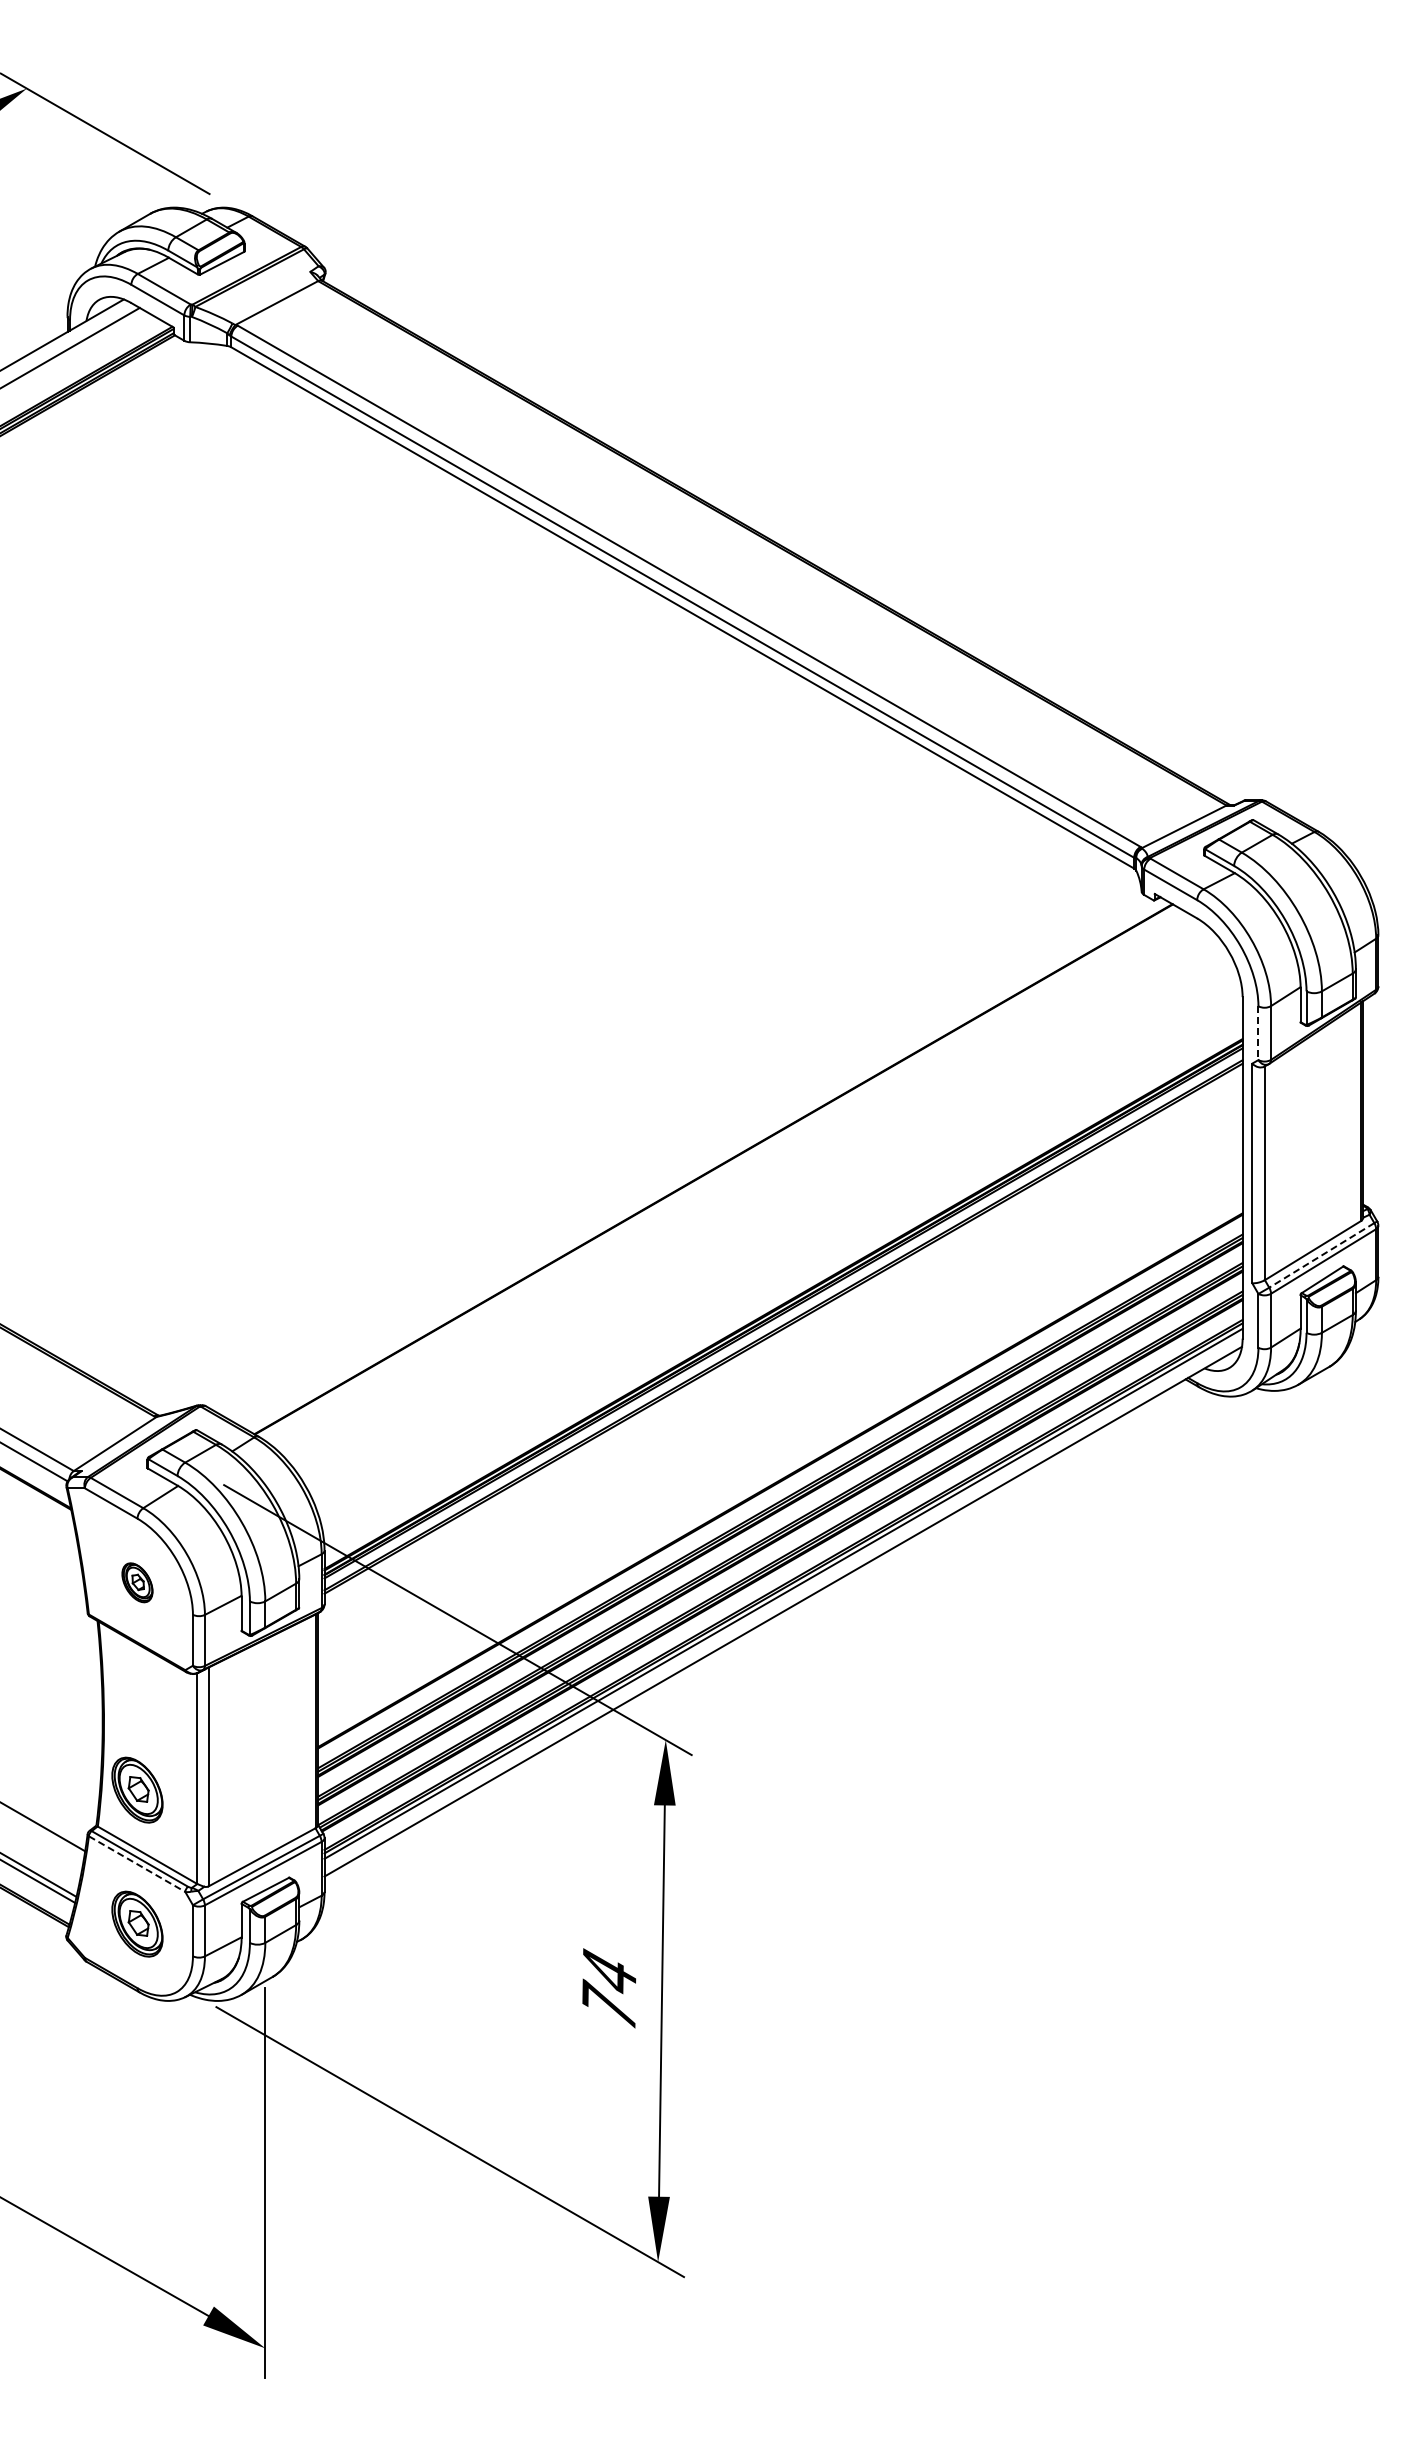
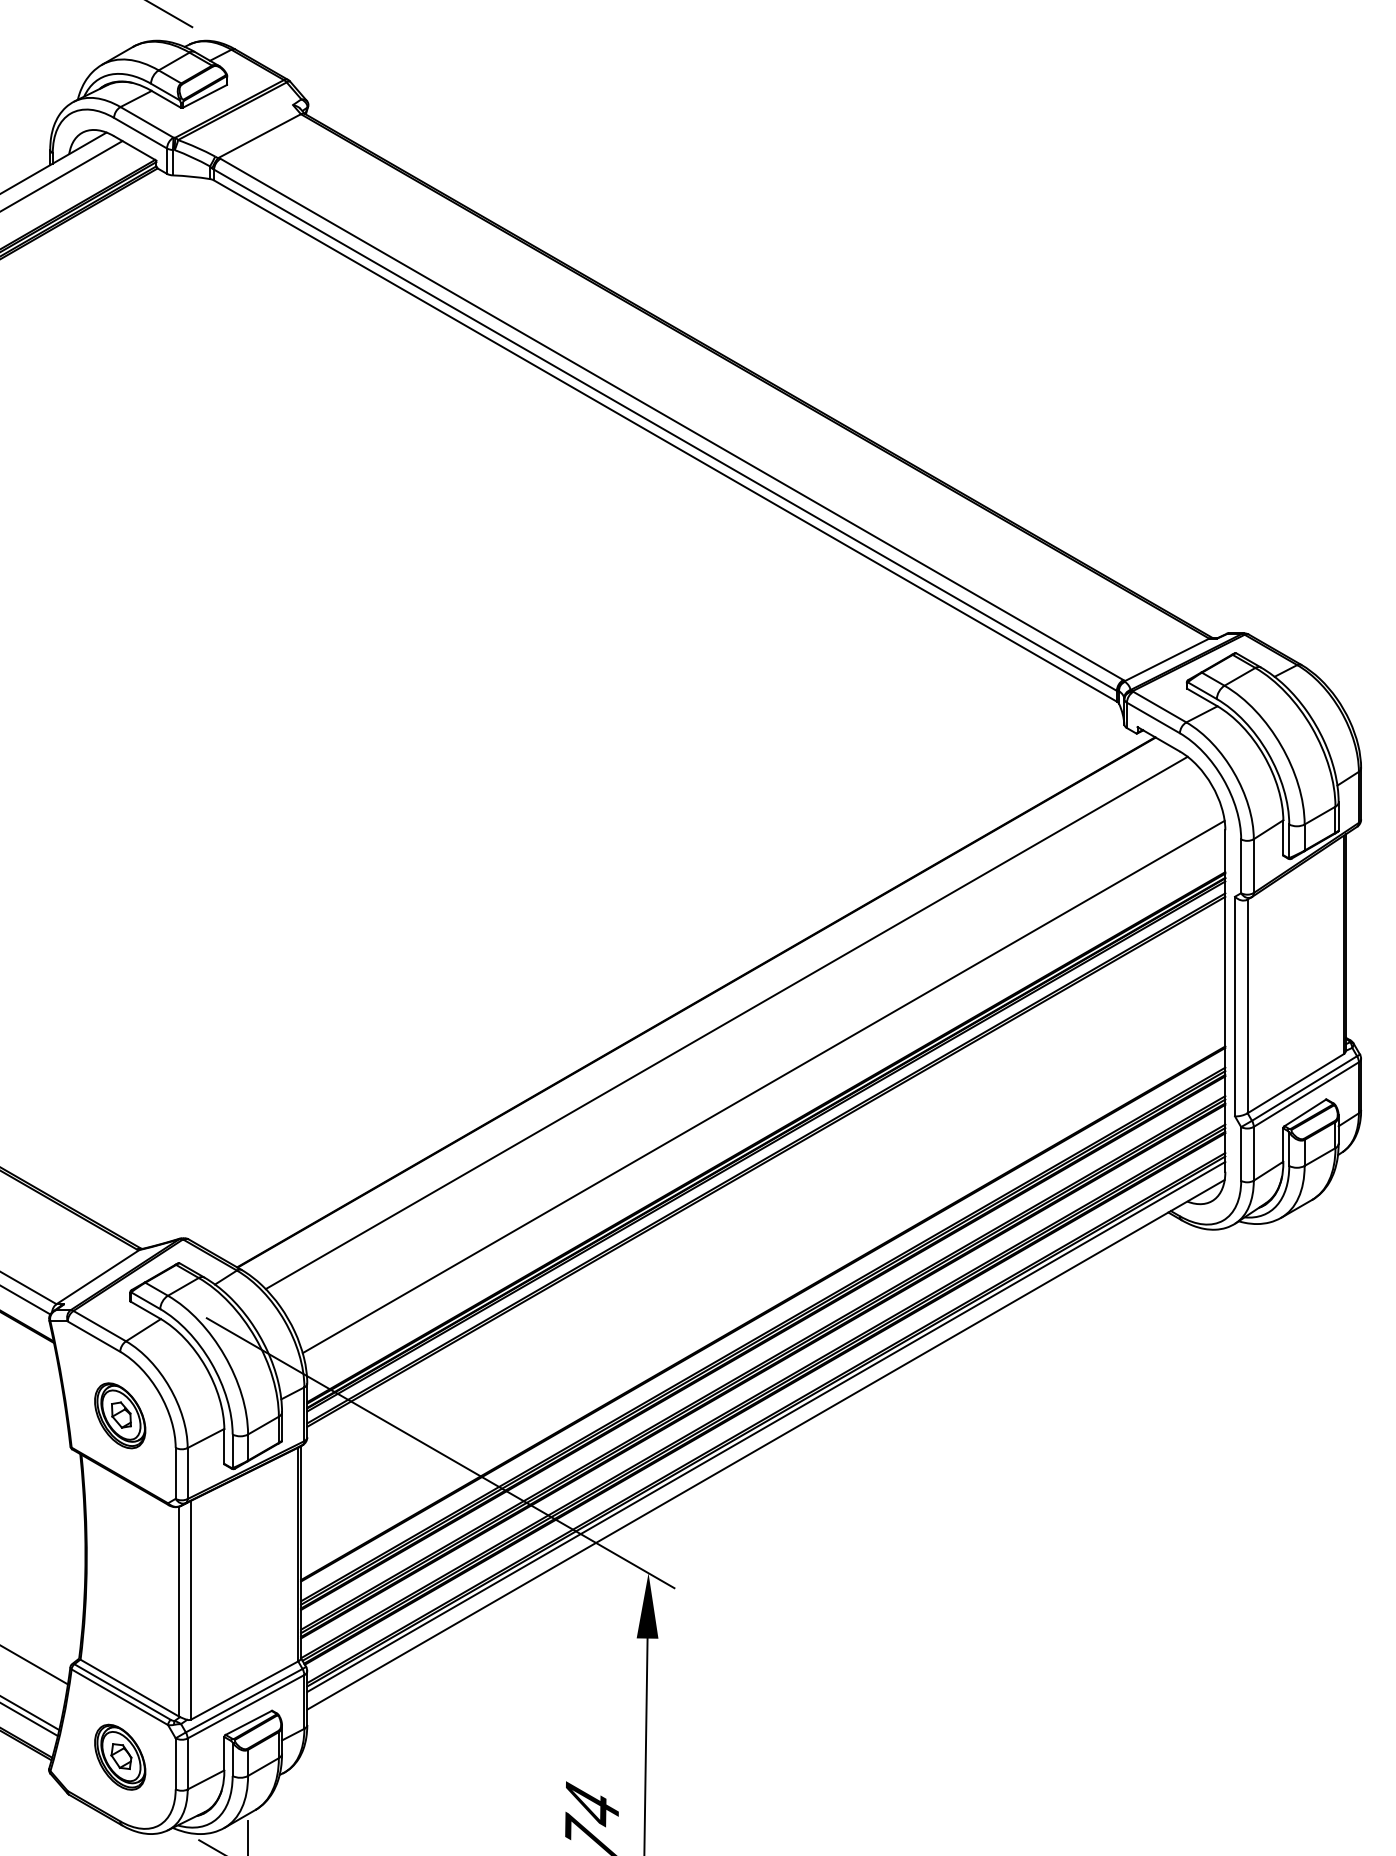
line: (1258, 1033) -> (1241, 866), dashed -> solid
line: (743, 1189) -> (726, 1022), added
line: (780, 1253) -> (763, 1086), added
line: (1321, 1255) -> (1304, 1088), dashed -> solid
part: (137, 1582) -> (120, 1415), size x1.67
part: (137, 1789) -> (120, 1622), removed
line: (137, 1864) -> (120, 1697), dashed -> solid

